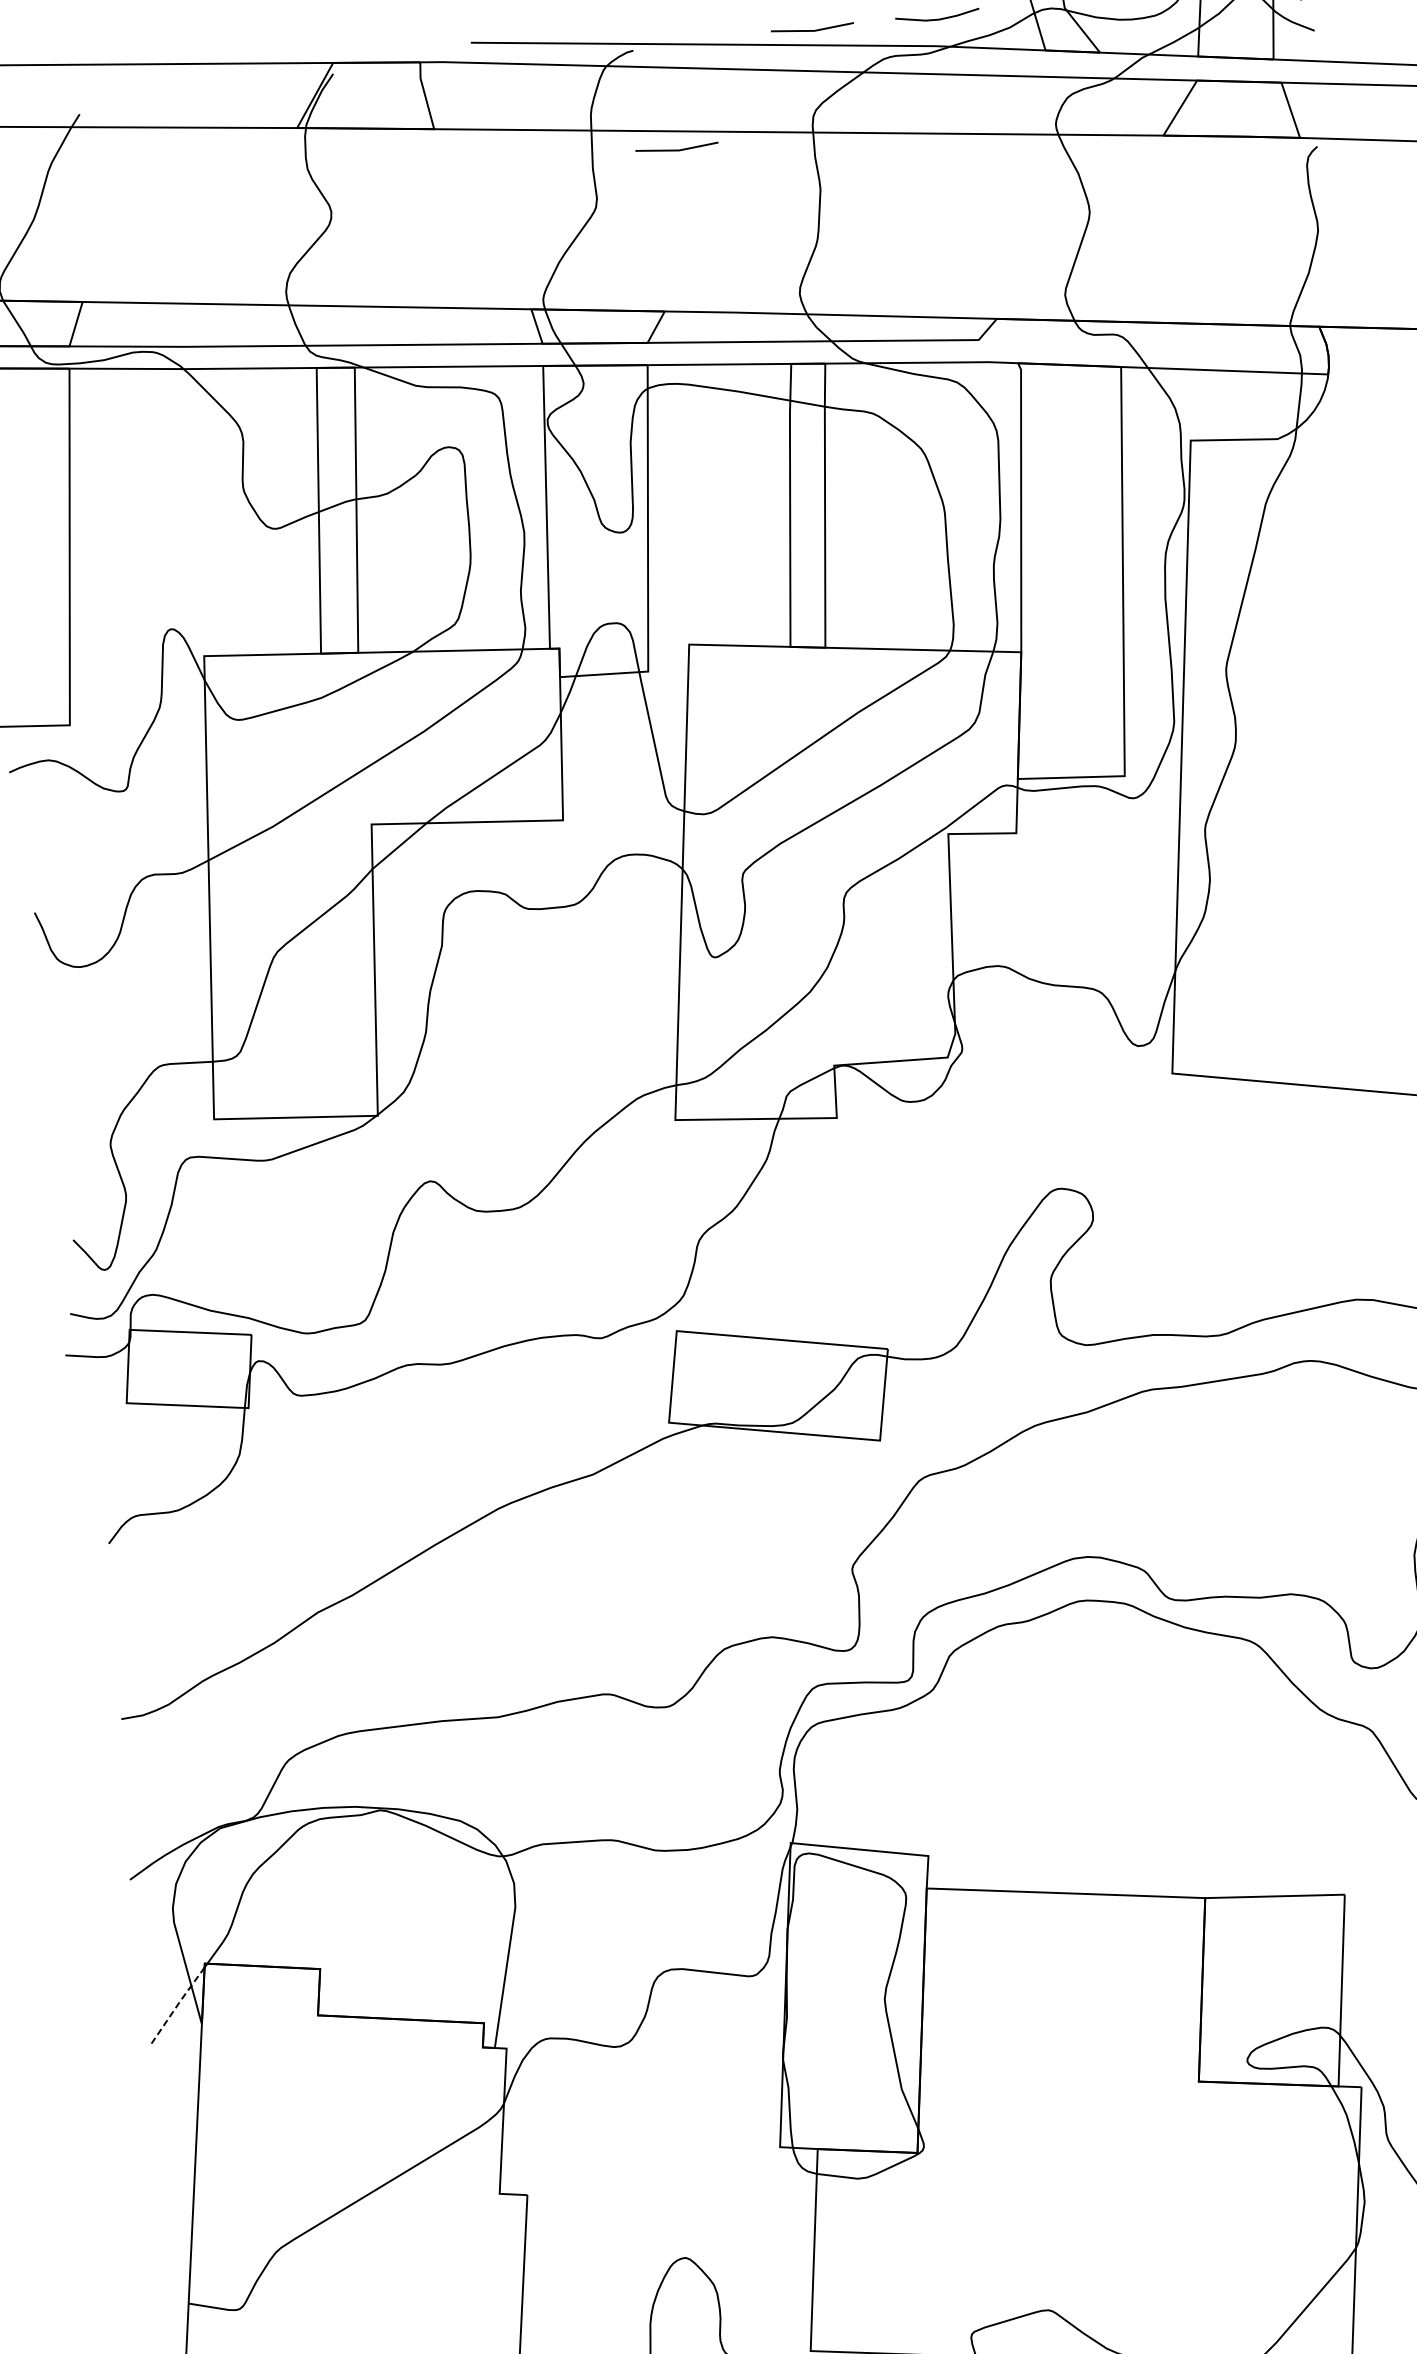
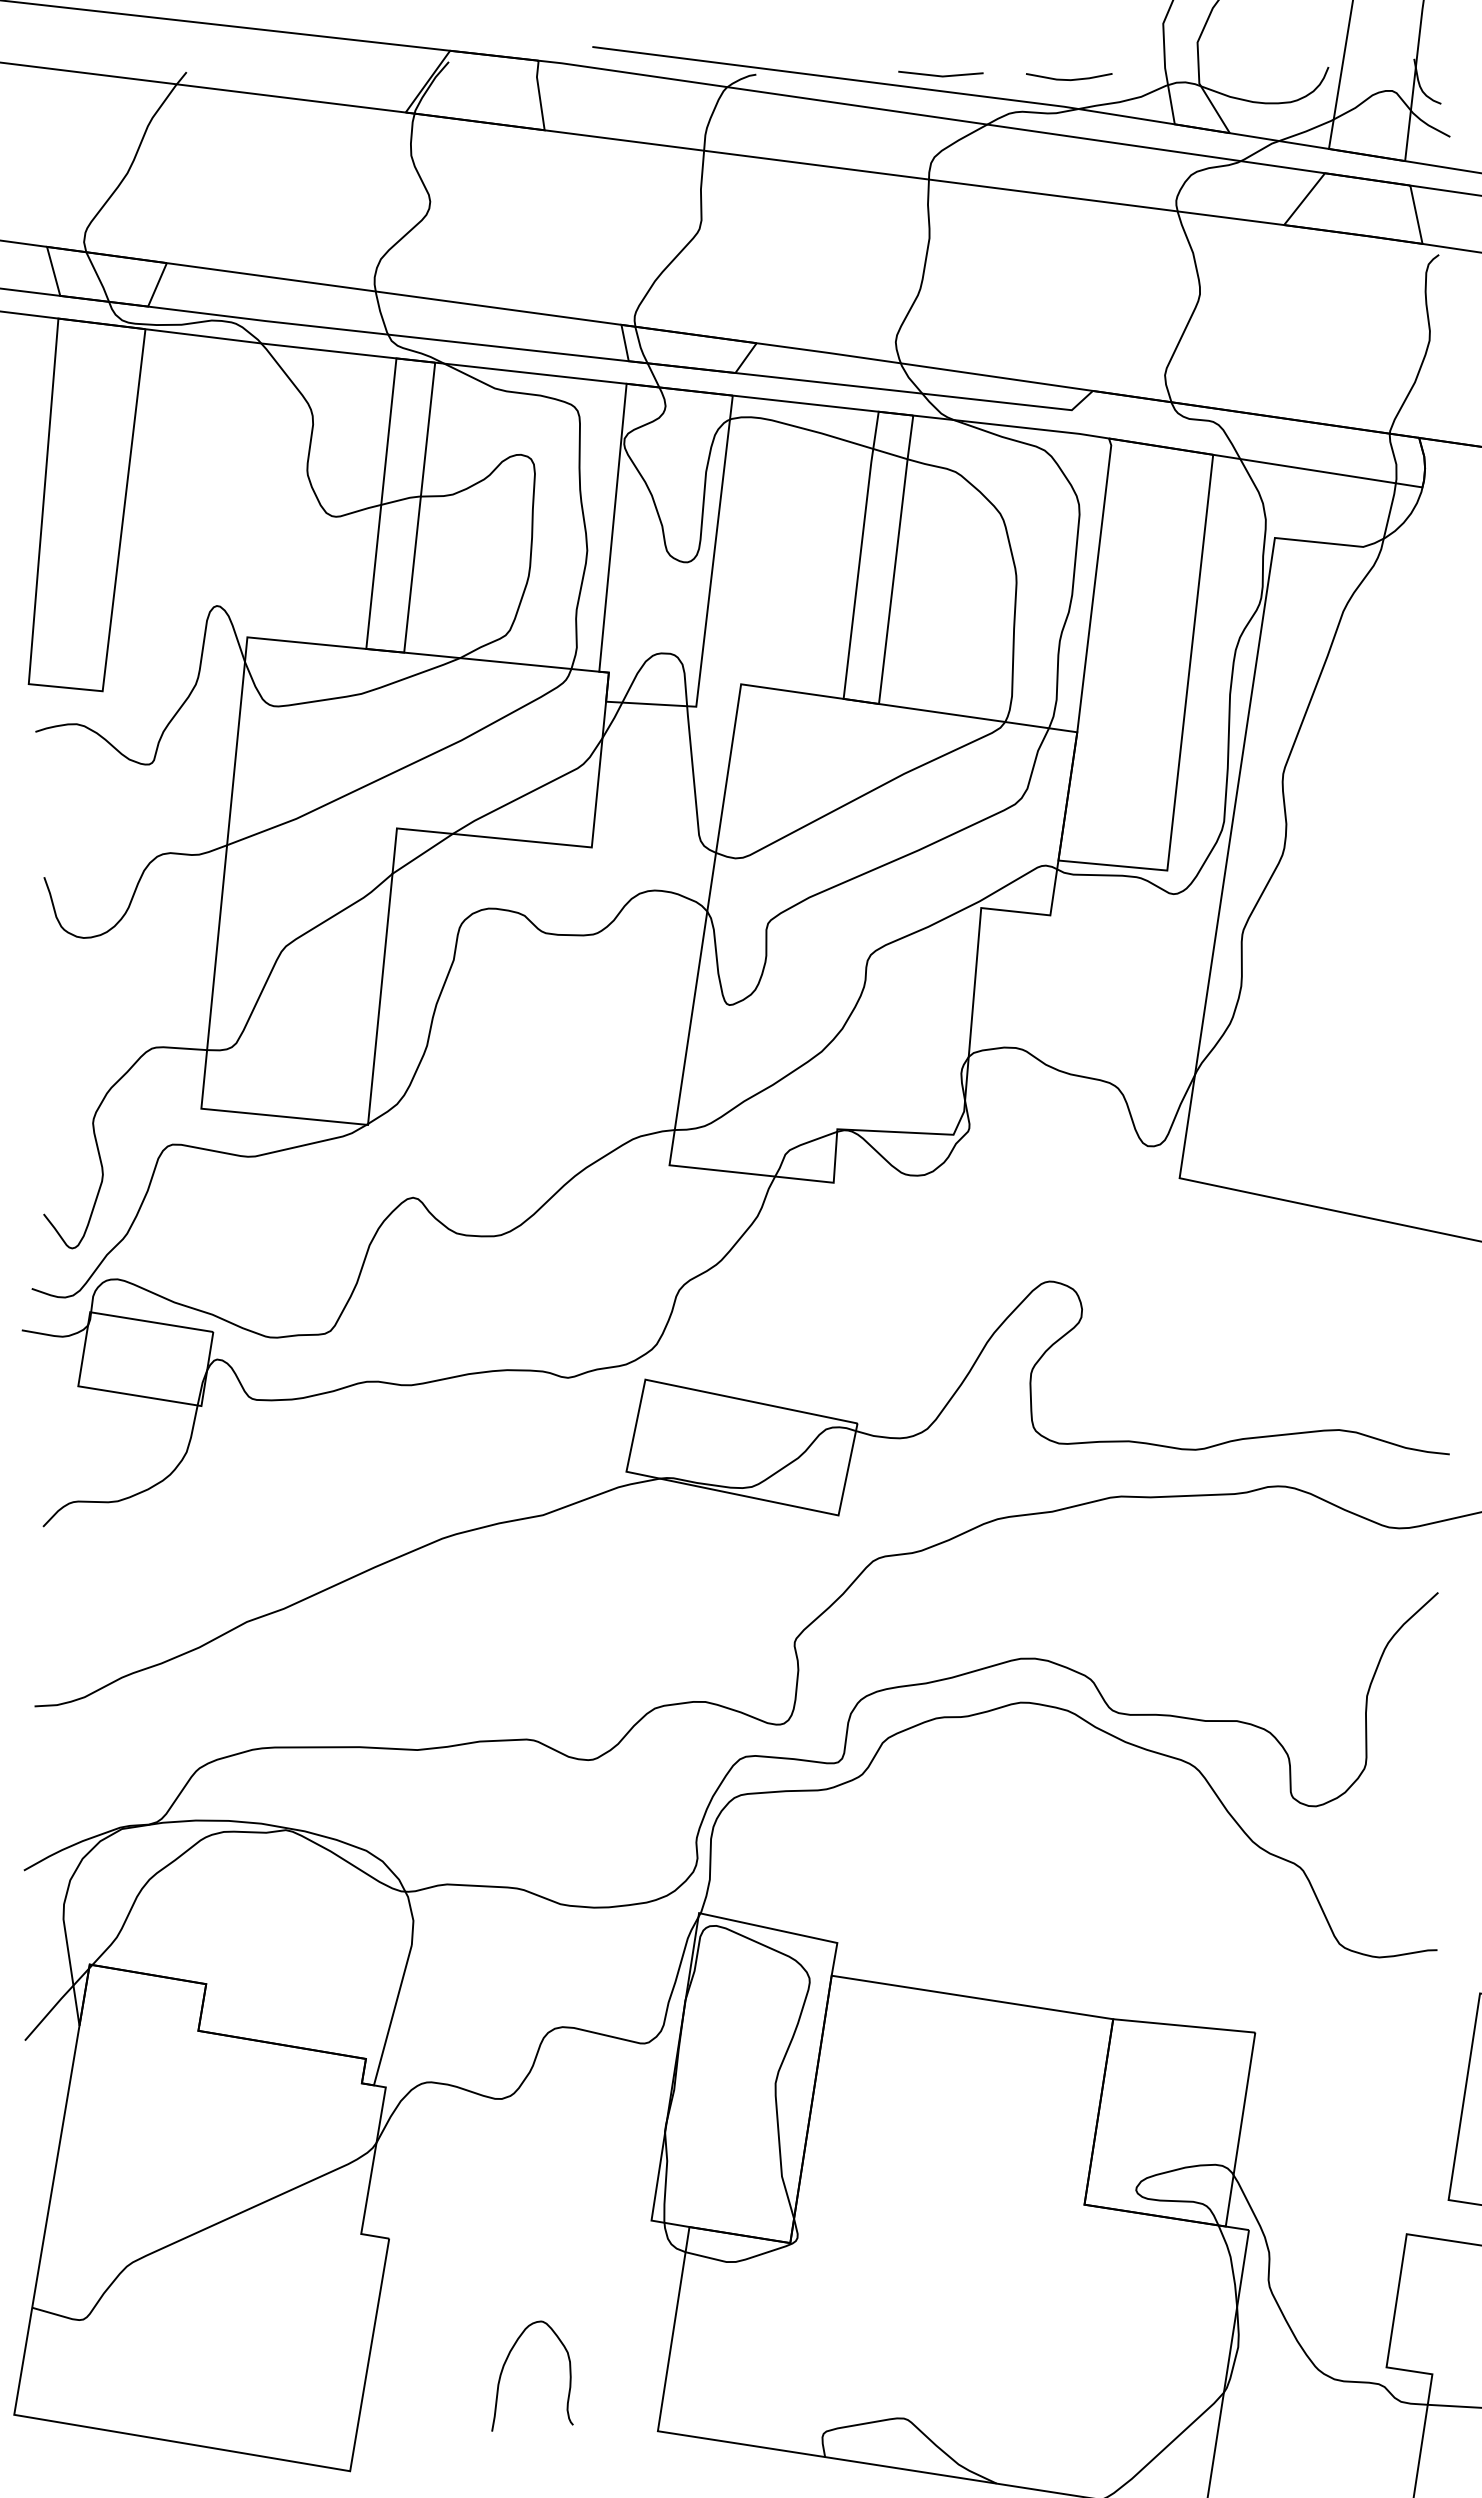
line: (676, 149) -> (788, 180), removed
line: (177, 2006) -> (56, 2004), dashed -> solid

